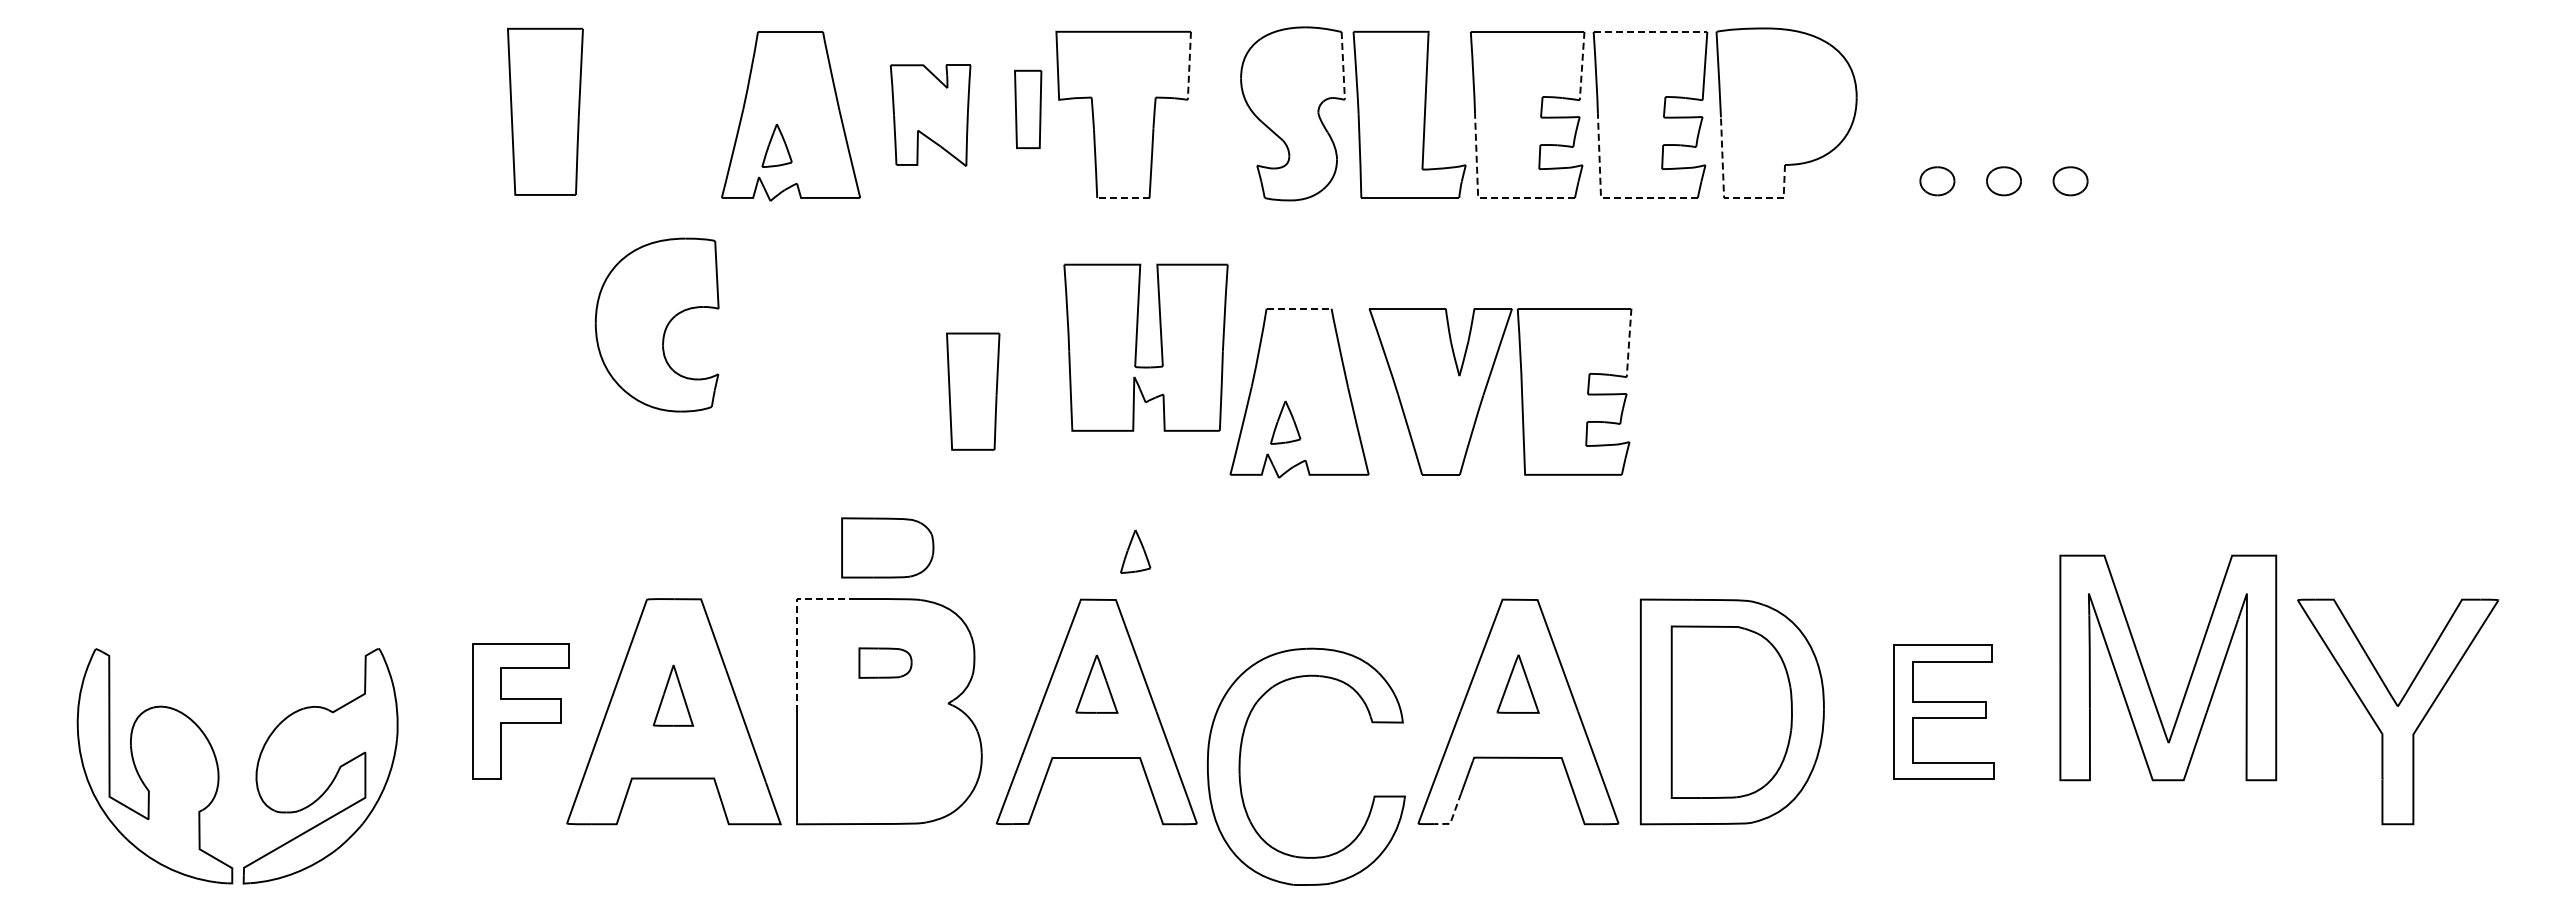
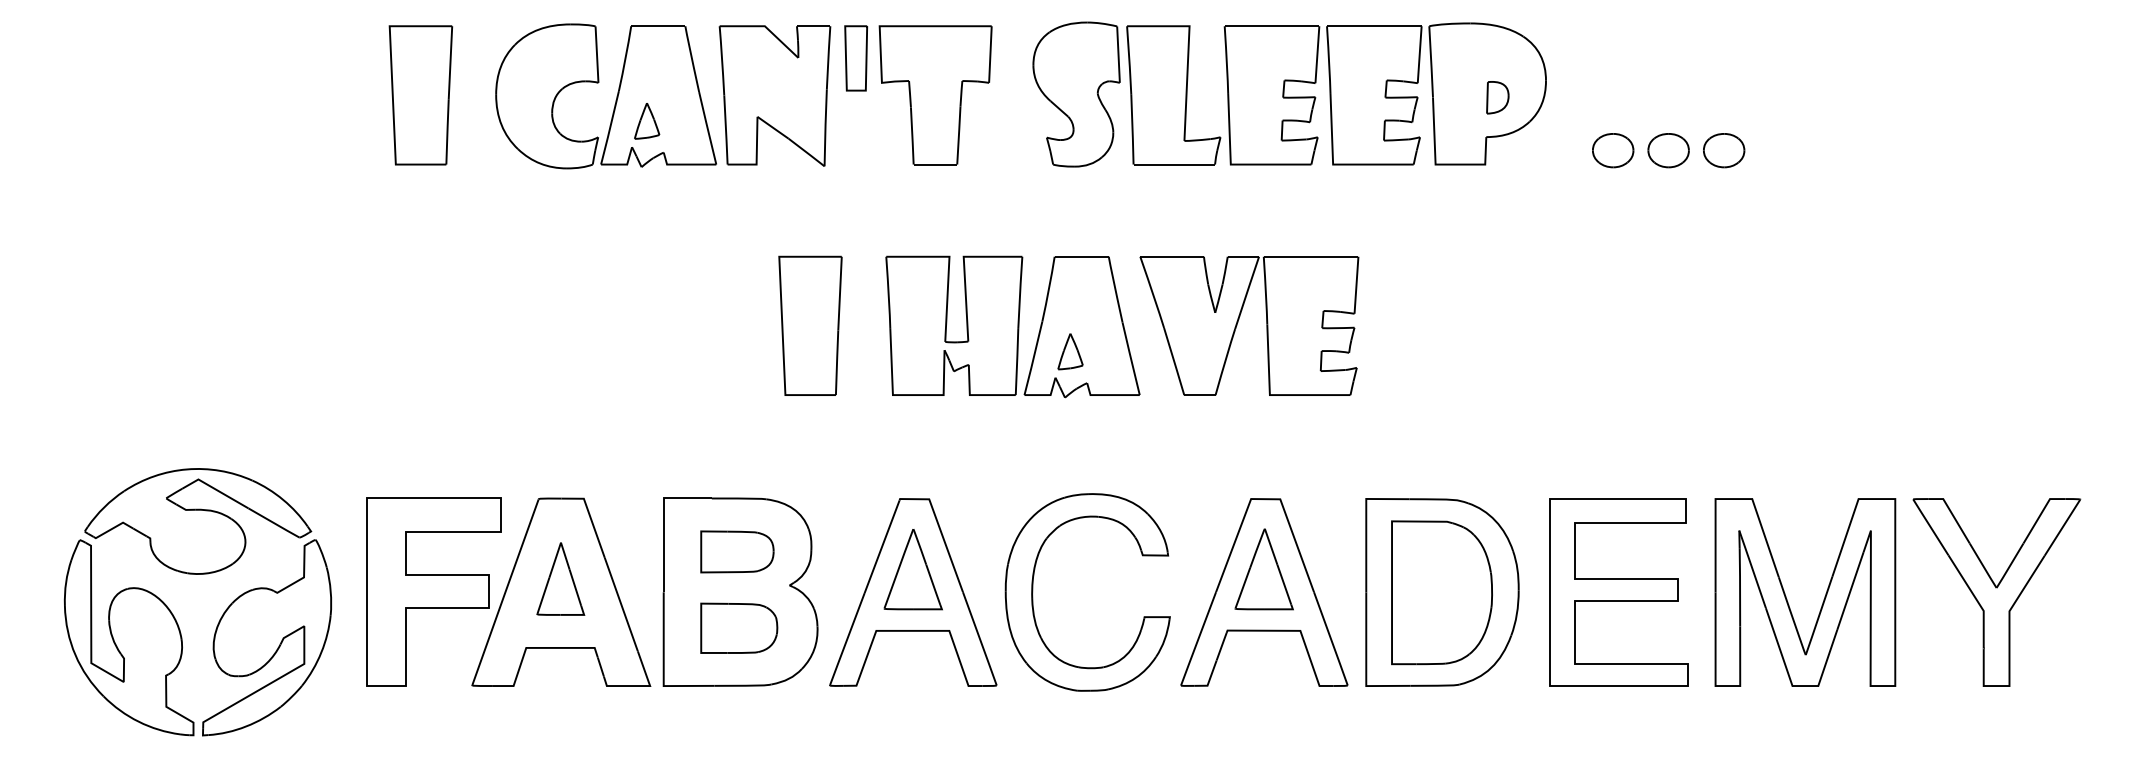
line: (1650, 31) -> (1374, 25), dashed -> solid
line: (1343, 65) -> (1118, 54), dashed -> solid
line: (1189, 66) -> (990, 55), dashed -> solid
line: (1582, 66) -> (1317, 55), dashed -> solid
part: (1028, 108) -> (856, 57), moved
part: (545, 111) -> (420, 95), moved
part: (930, 115) -> (774, 95), size x1.67
part: (1798, 117) -> (1497, 97), added
part: (1937, 181) -> (1613, 150), size x1.43
part: (2003, 181) -> (1668, 150), size x1.43
part: (2070, 181) -> (1724, 150), size x1.43
line: (1122, 197) -> (934, 164), dashed -> solid
line: (1483, 197) -> (1235, 164), dashed -> solid
line: (1606, 197) -> (1337, 164), dashed -> solid
line: (1730, 197) -> (1440, 164), dashed -> solid
line: (1299, 308) -> (1082, 256), dashed -> solid
part: (656, 324) -> (546, 95), moved
line: (1629, 343) -> (1356, 285), dashed -> solid
part: (1137, 346) -> (947, 324), moved
part: (972, 391) -> (809, 325), size x1.43
part: (887, 547) -> (739, 627), moved
part: (1135, 551) -> (945, 458), removed
line: (797, 625) -> (664, 520), dashed -> solid
part: (237, 626) -> (197, 521), added
part: (885, 662) -> (737, 551), size x1.67
part: (2146, 675) -> (1787, 598), moved
part: (1096, 683) -> (913, 568), size x1.67
part: (1517, 683) -> (1263, 568), size x1.67
part: (673, 695) -> (560, 578), size x1.43
part: (520, 711) -> (433, 592), size x1.67
part: (1943, 711) -> (1618, 592), size x1.67
part: (1240, 766) -> (1032, 592), moved
line: (1452, 816) -> (1209, 679), dashed -> solid

